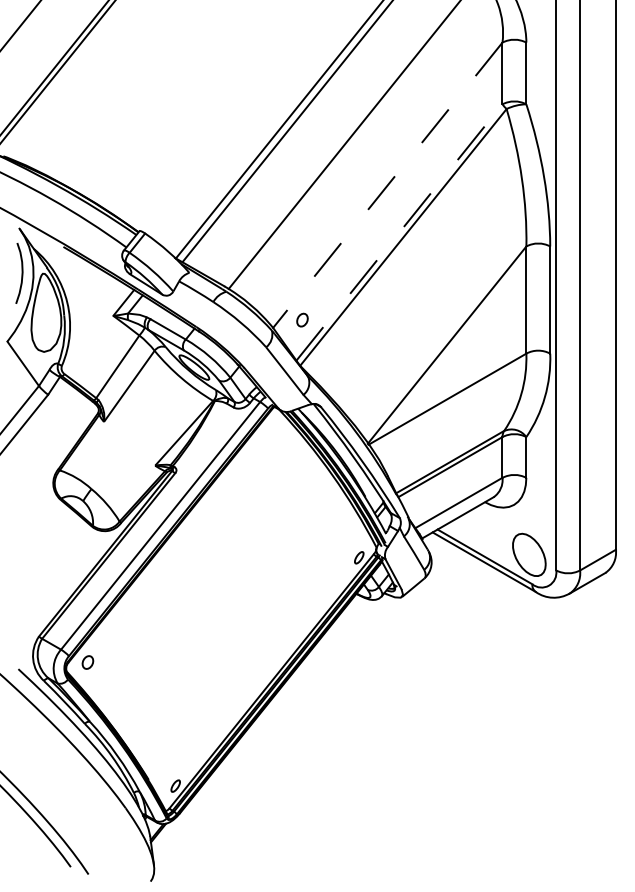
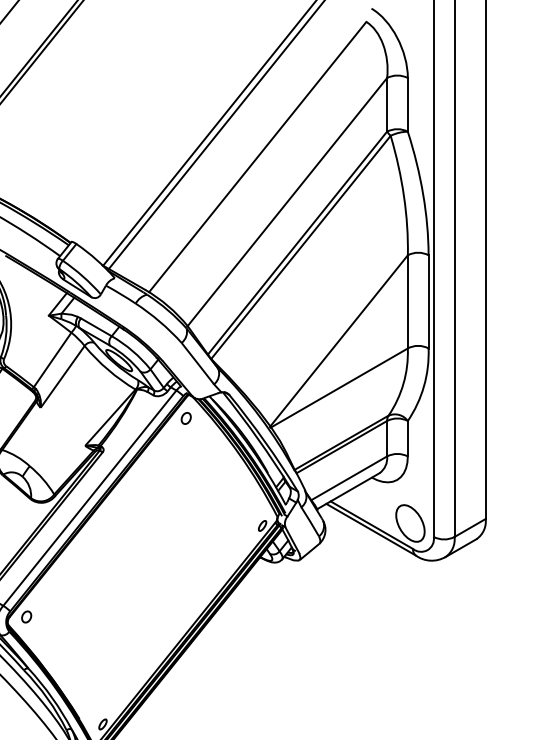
line: (387, 185) -> (287, 202), dashed -> solid
line: (399, 232) -> (297, 243), dashed -> solid
part: (302, 319) -> (186, 417), moved

